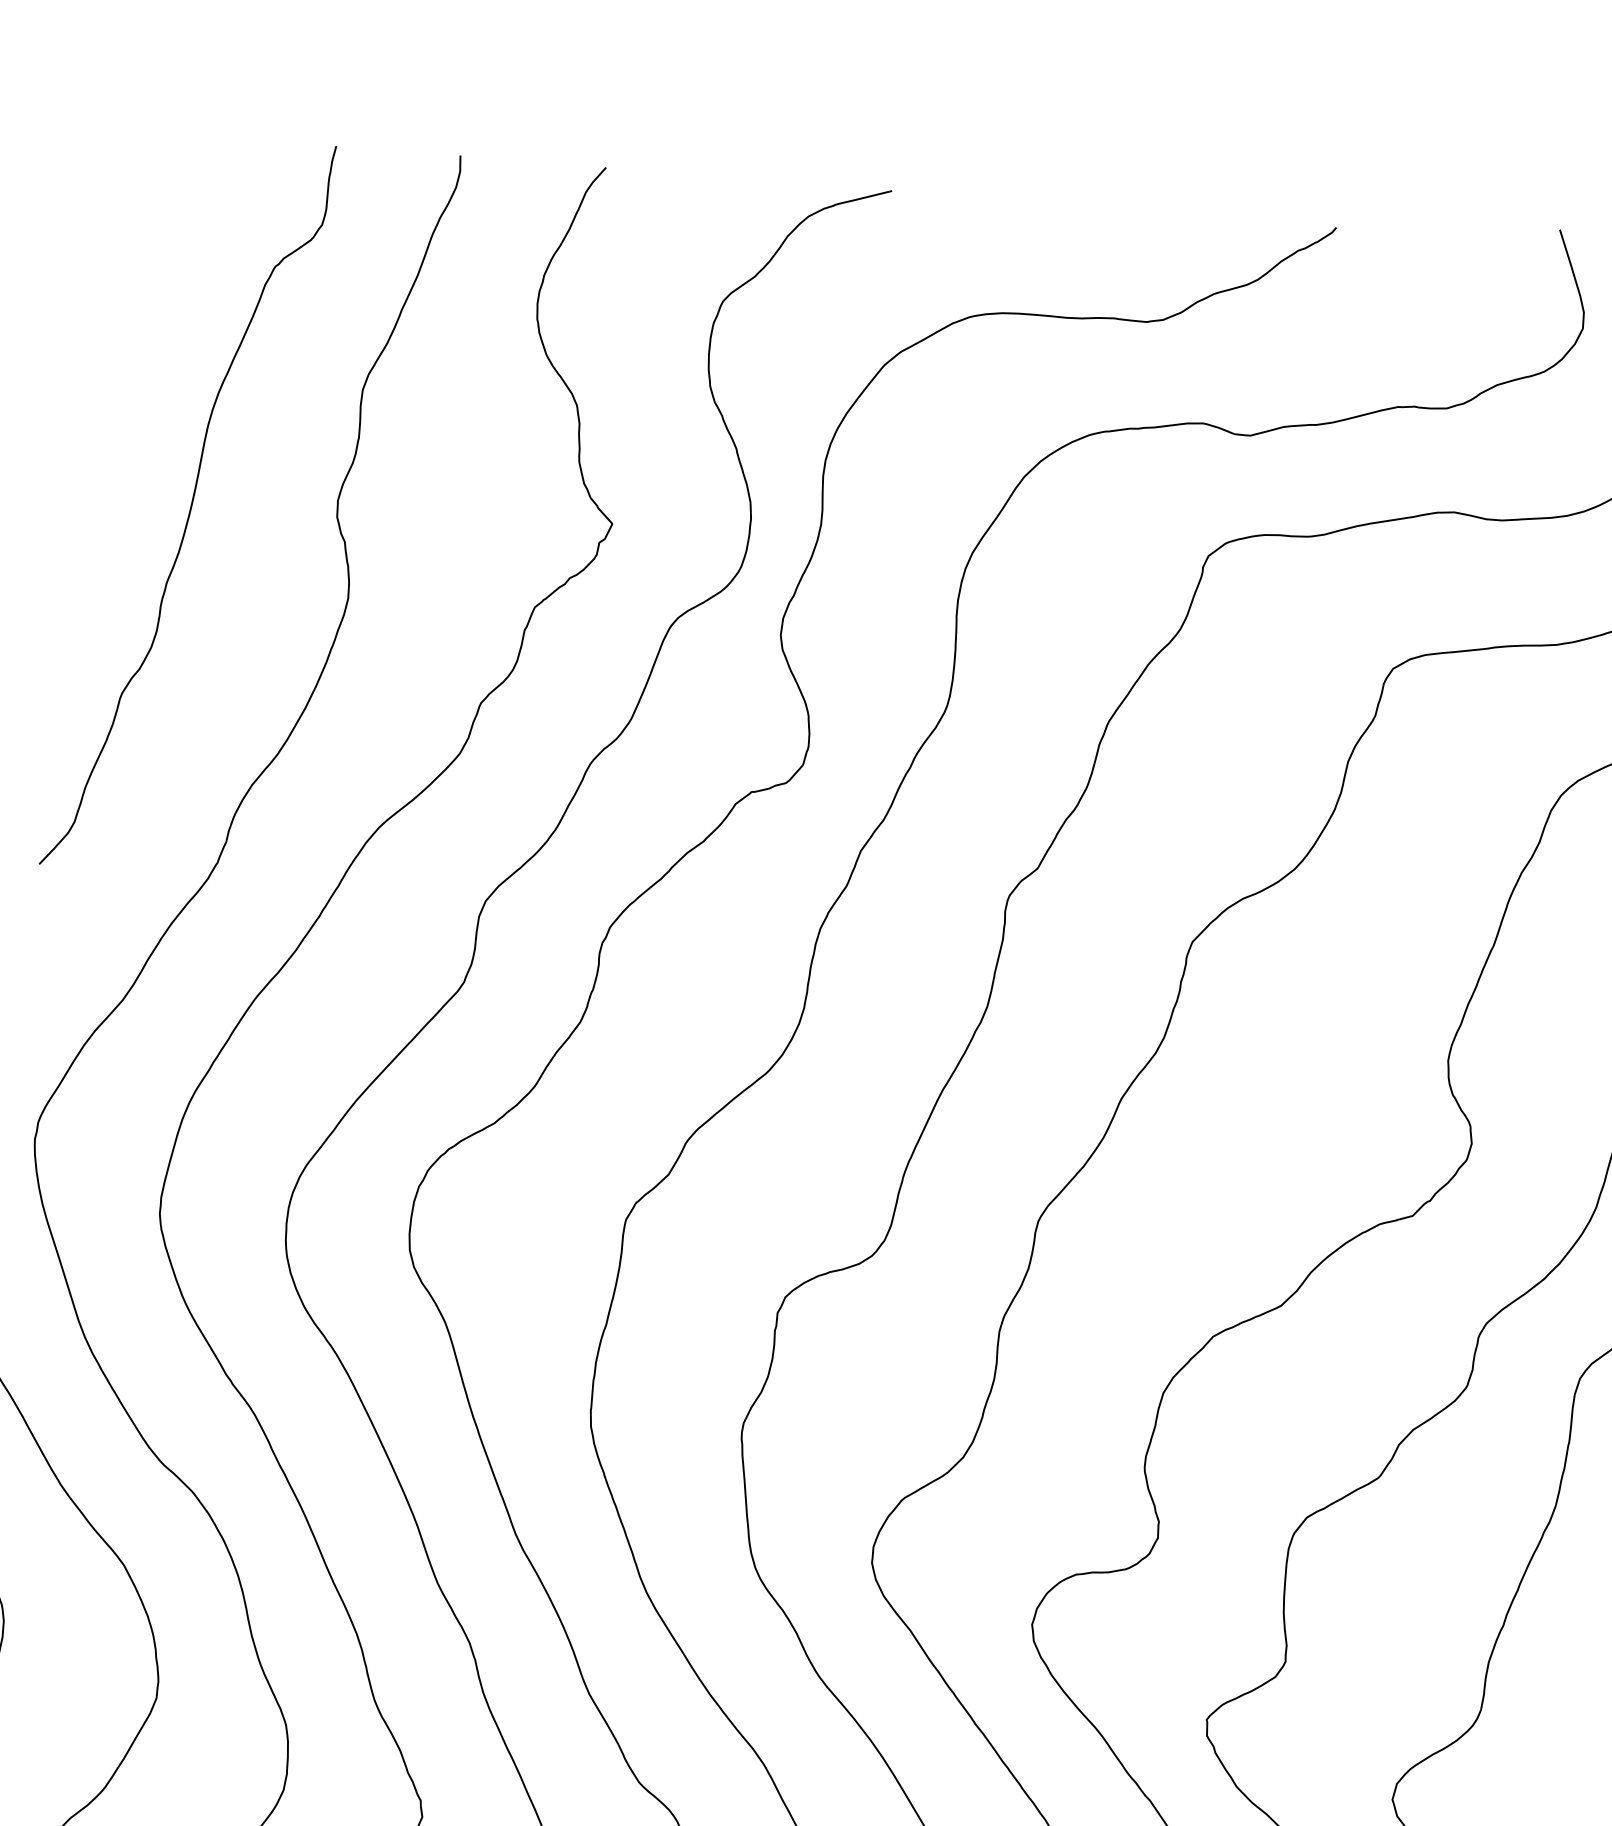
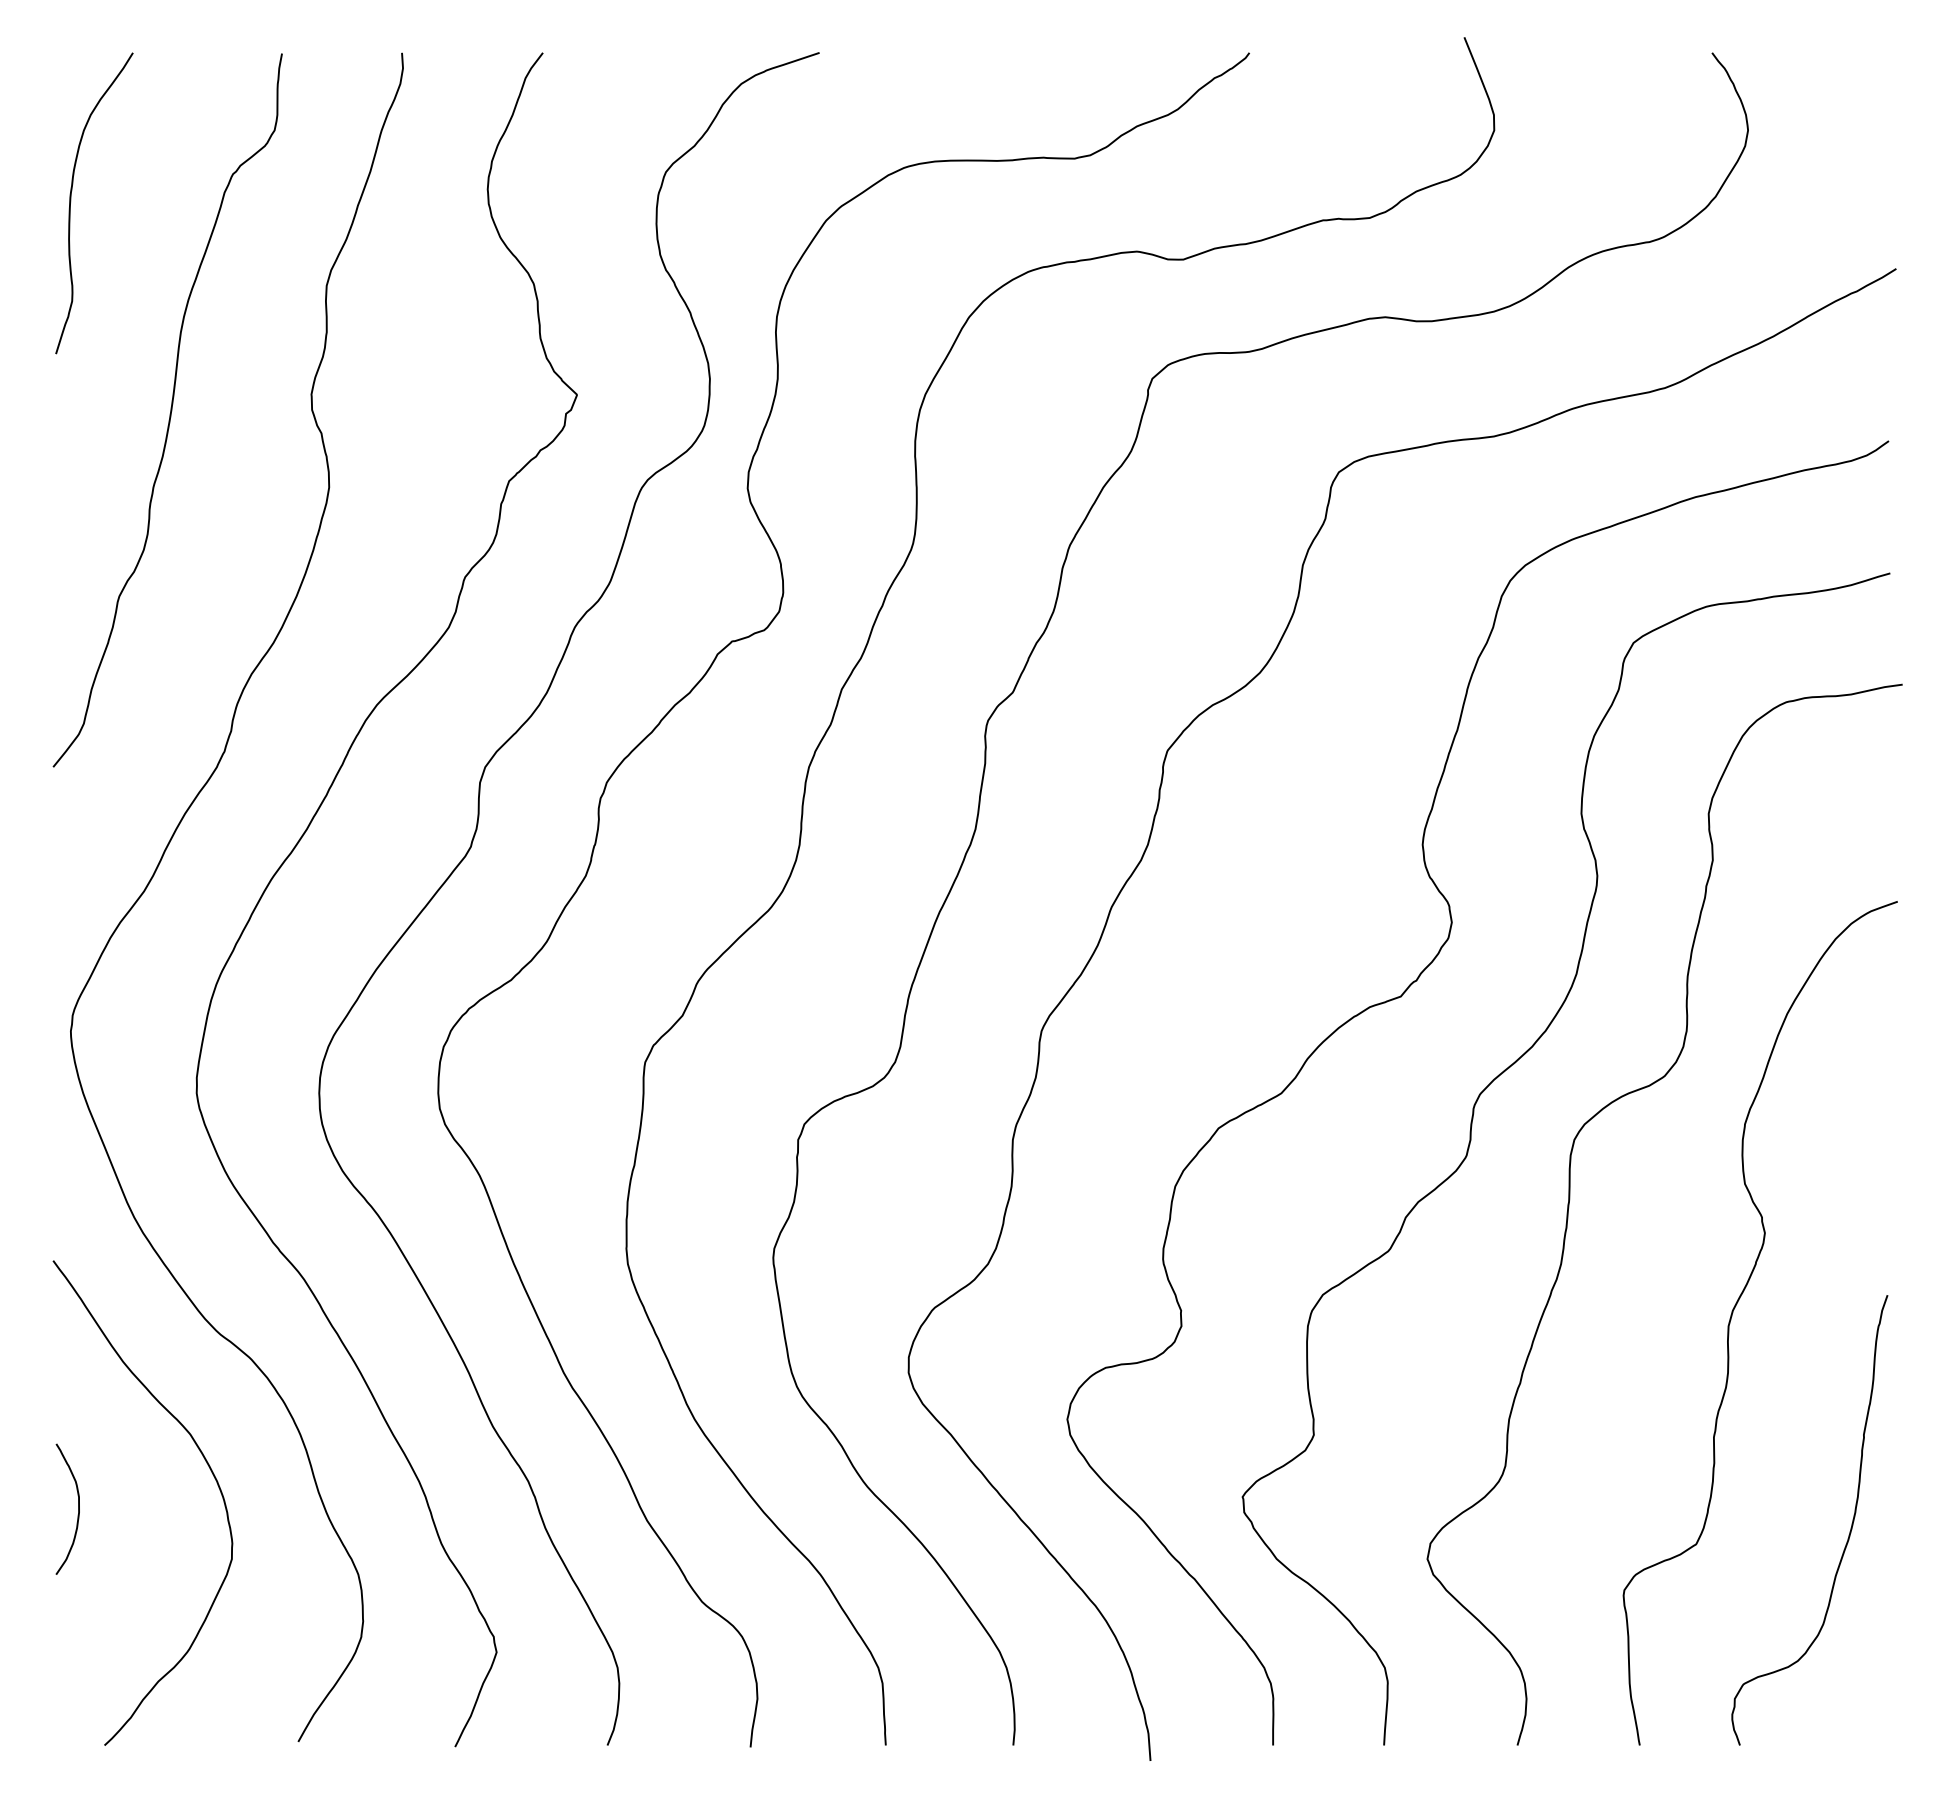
curve: (106, 281) -> (71, 201), added

